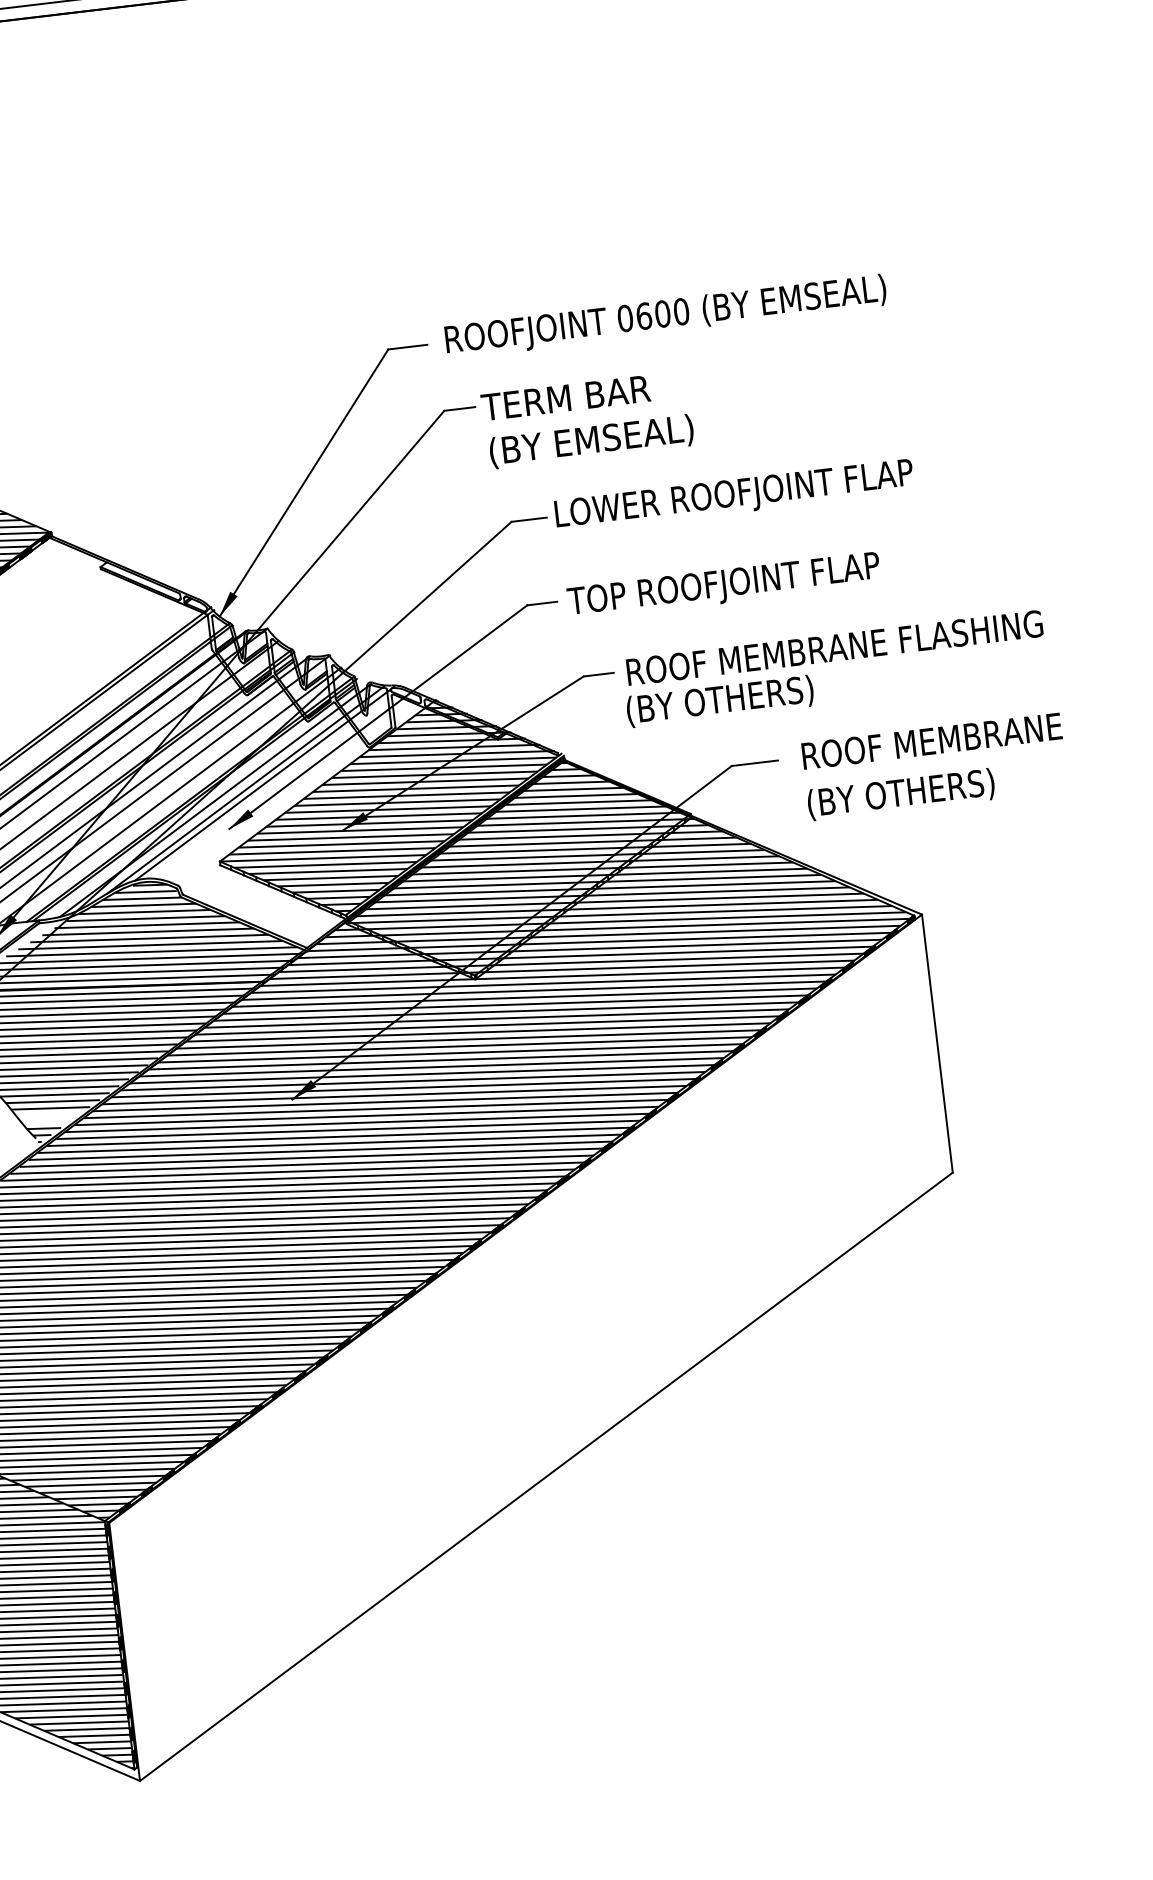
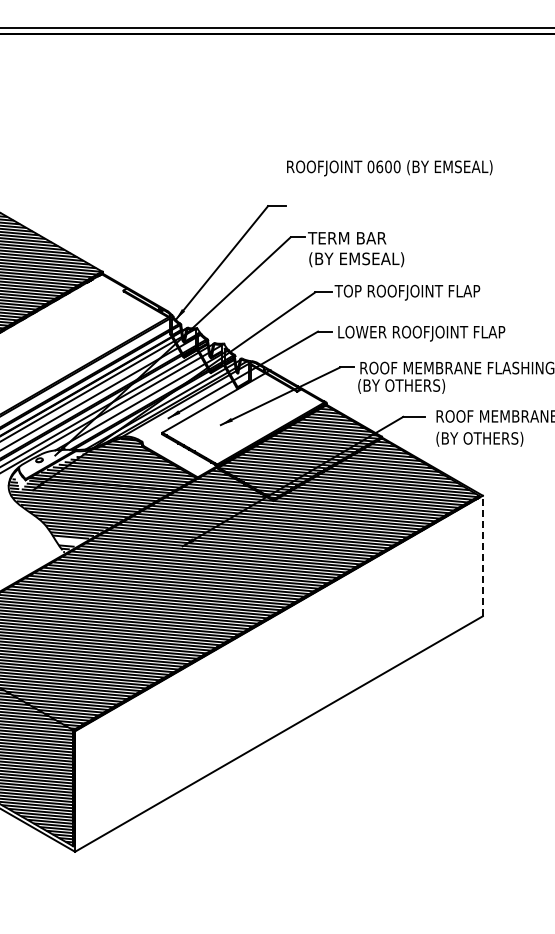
text: (665, 317) -> (389, 168), moved
text: (732, 495) -> (418, 292), LOWER ROOFJOINT FLAP -> TOP ROOFJOINT FLAP
text: (749, 582) -> (421, 333), TOP ROOFJOINT FLAP -> LOWER ROOFJOINT FLAP
hatch: (387, 806) -> (242, 416), removed
line: (936, 1042) -> (482, 555), solid -> dashed

